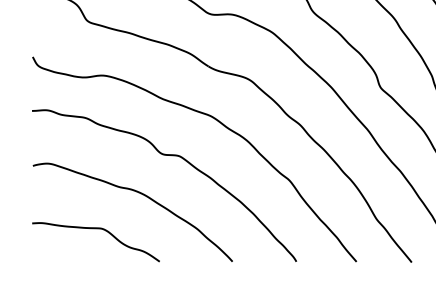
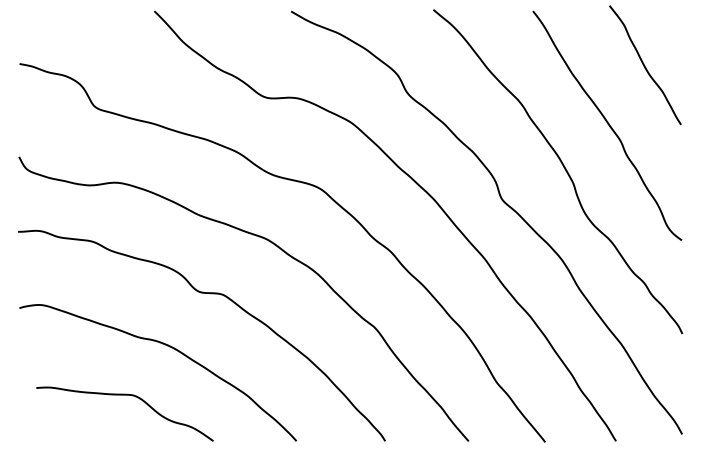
curve: (95, 228) -> (124, 395), moved

